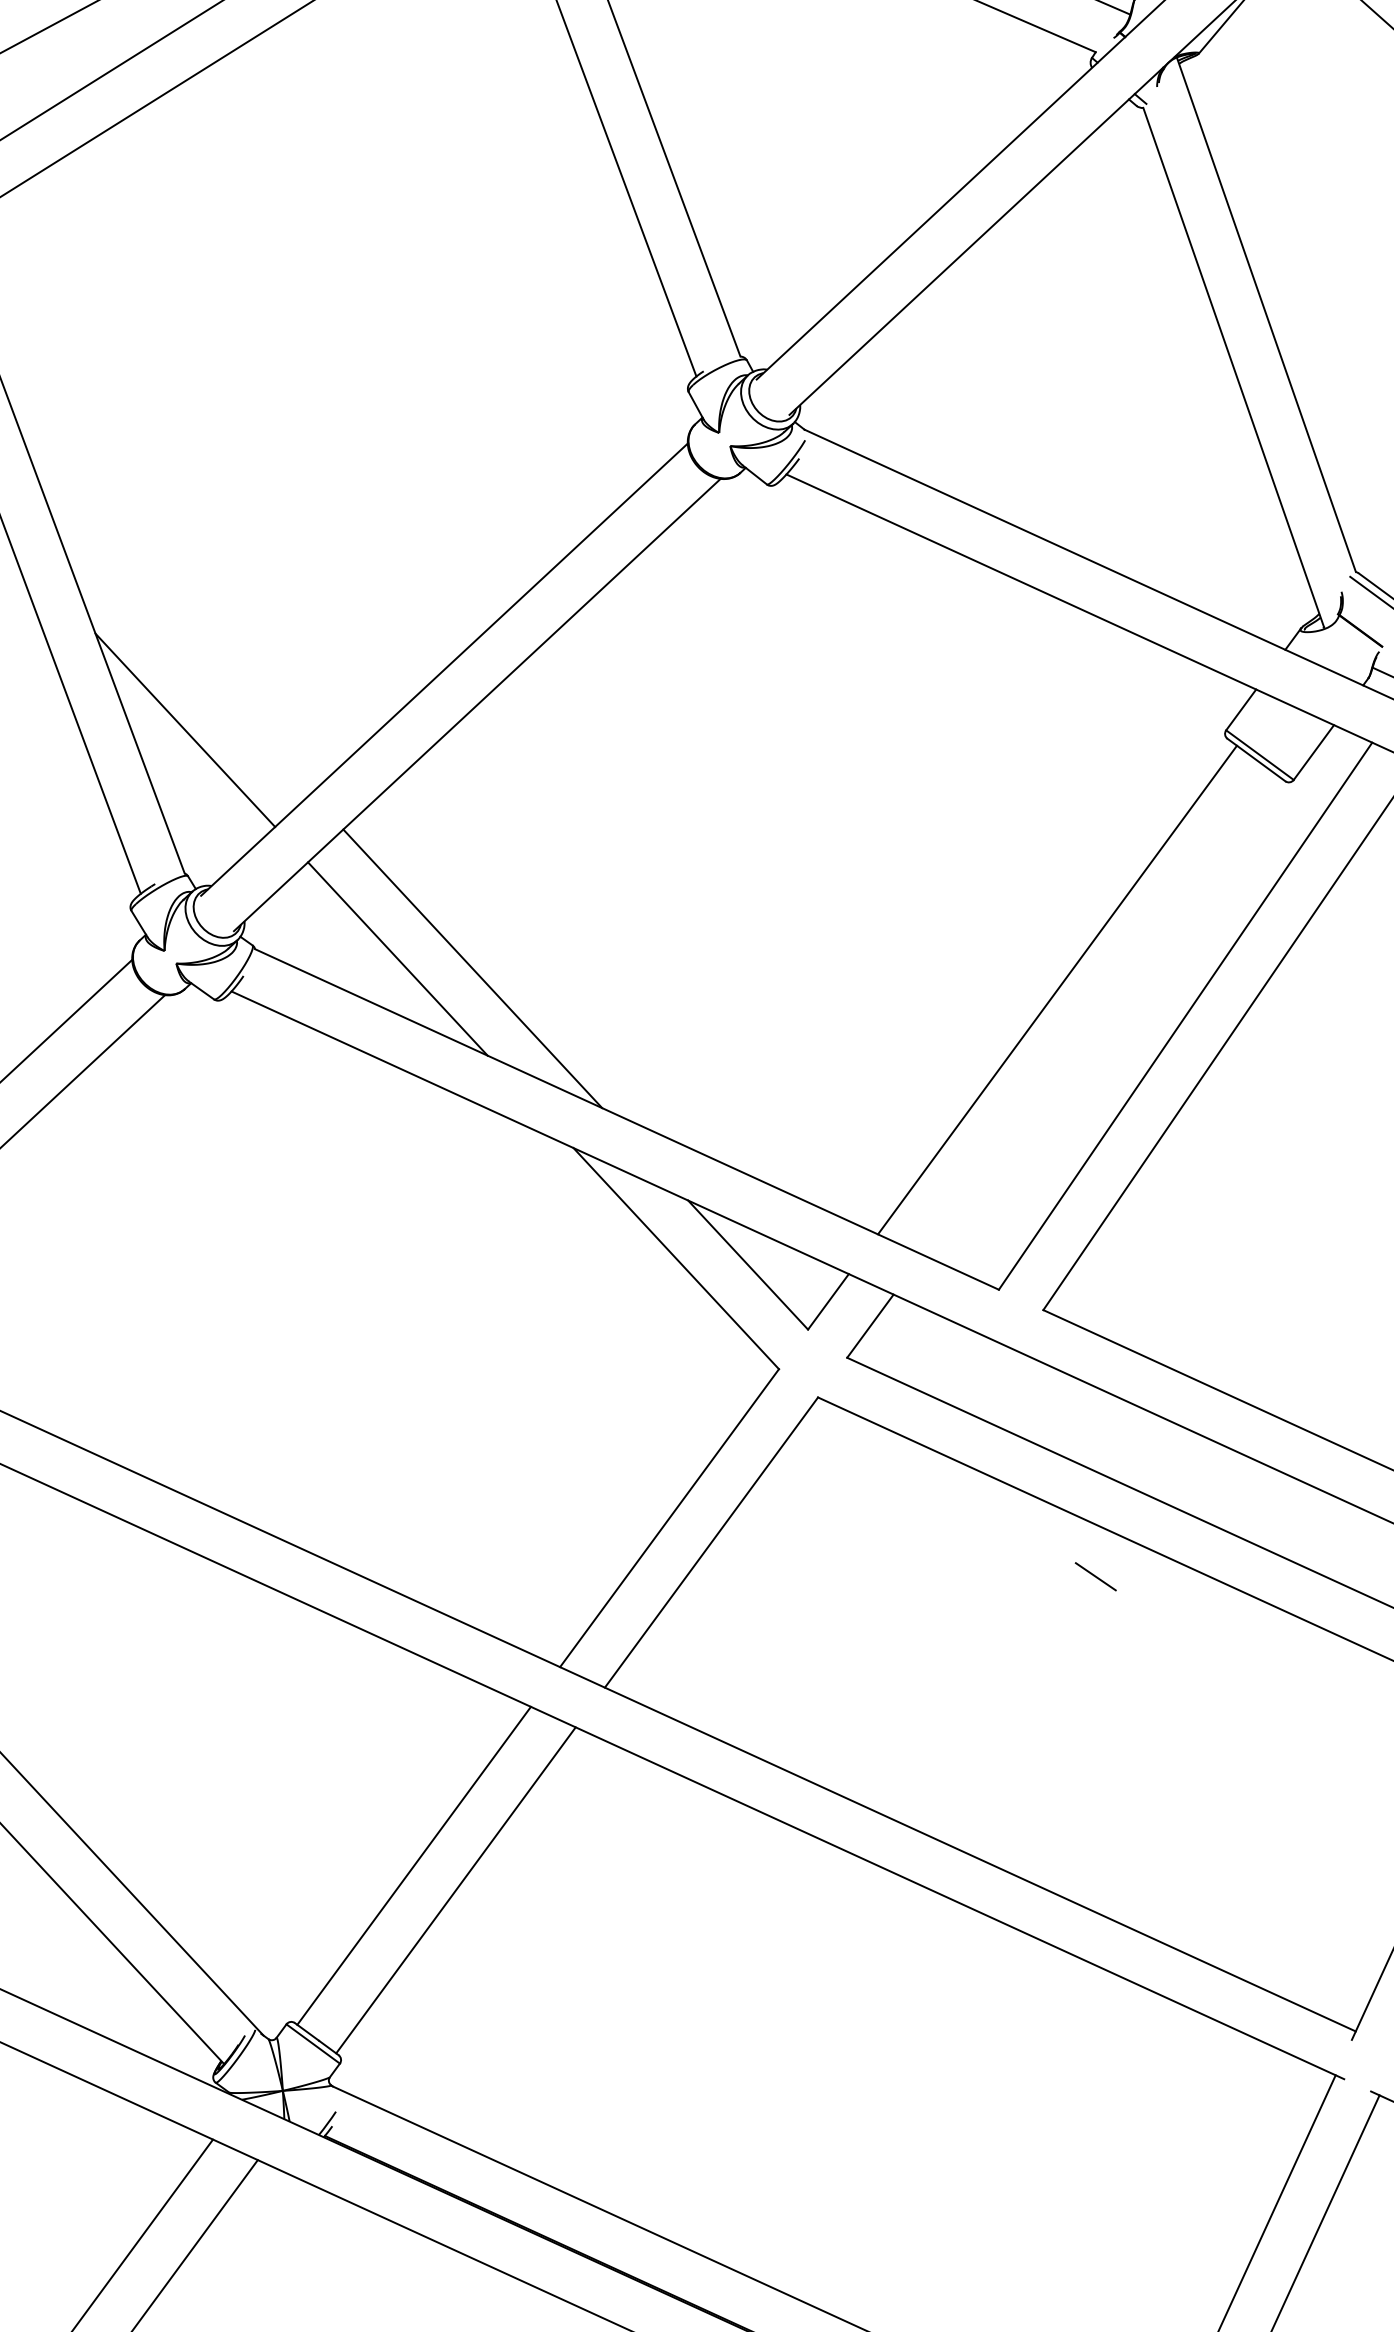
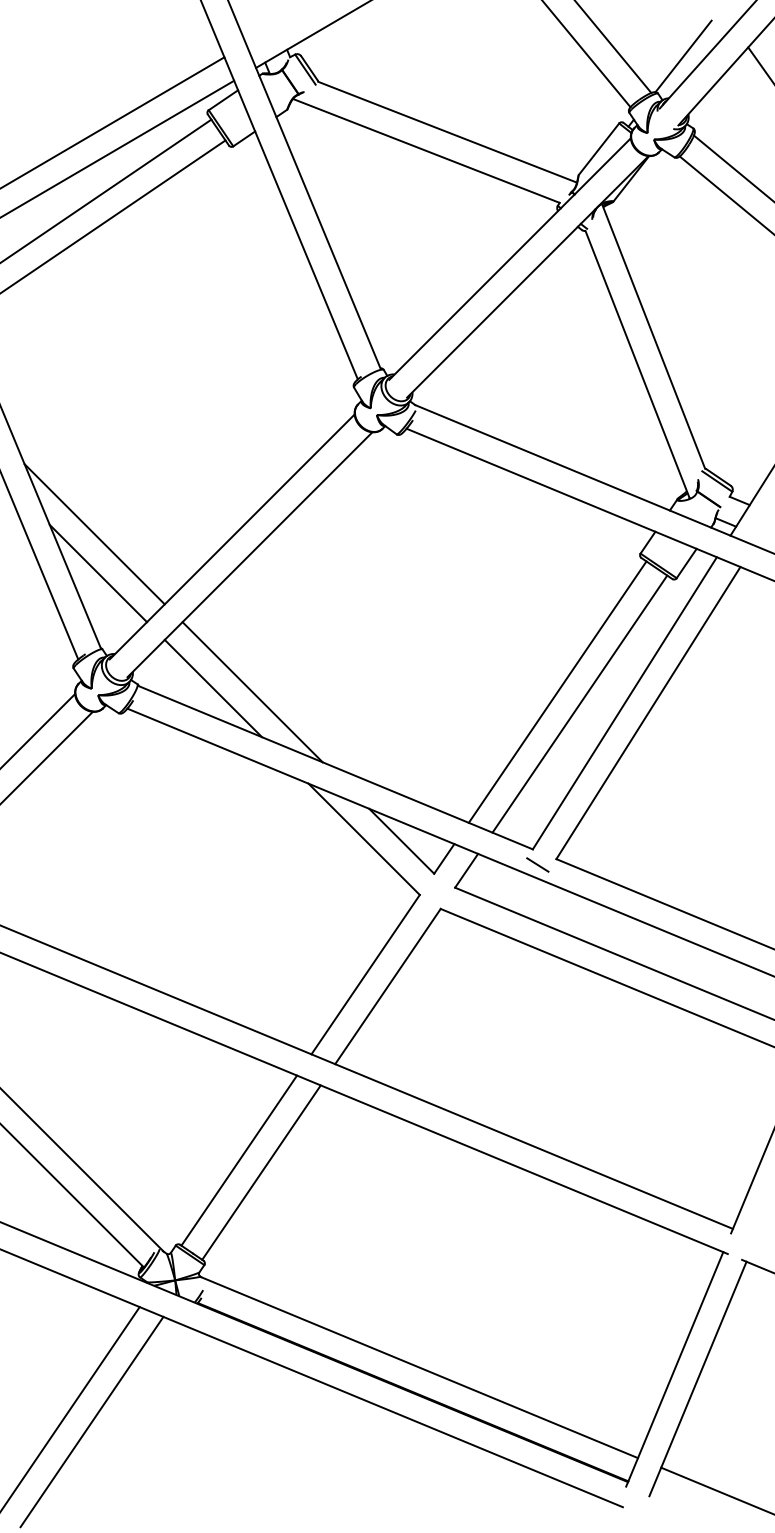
line: (180, 655) -> (94, 534), added
line: (1098, 1013) -> (579, 703), added
line: (1095, 1575) -> (537, 864), moved

